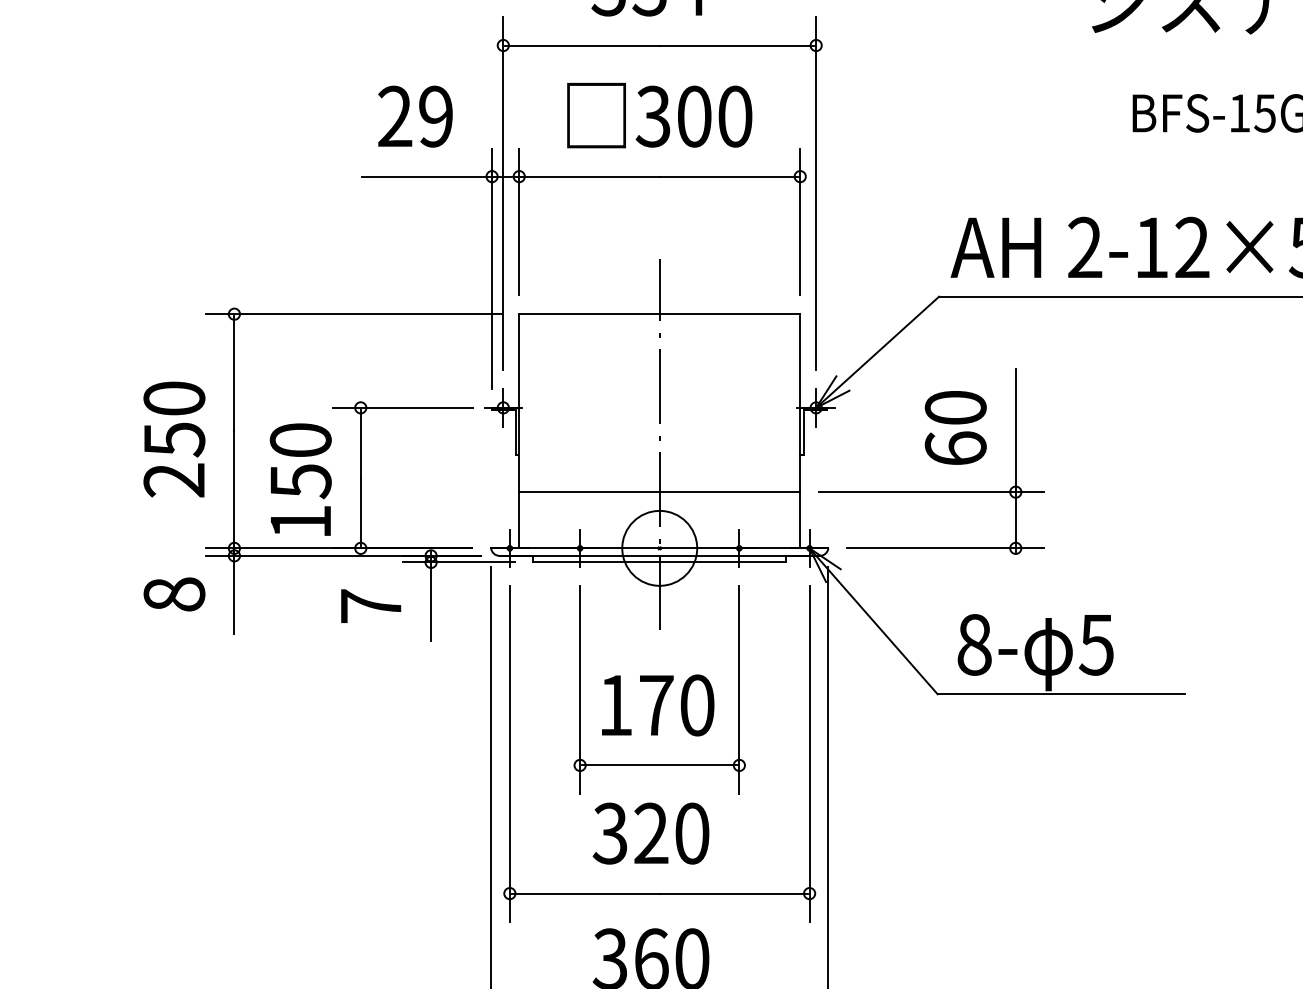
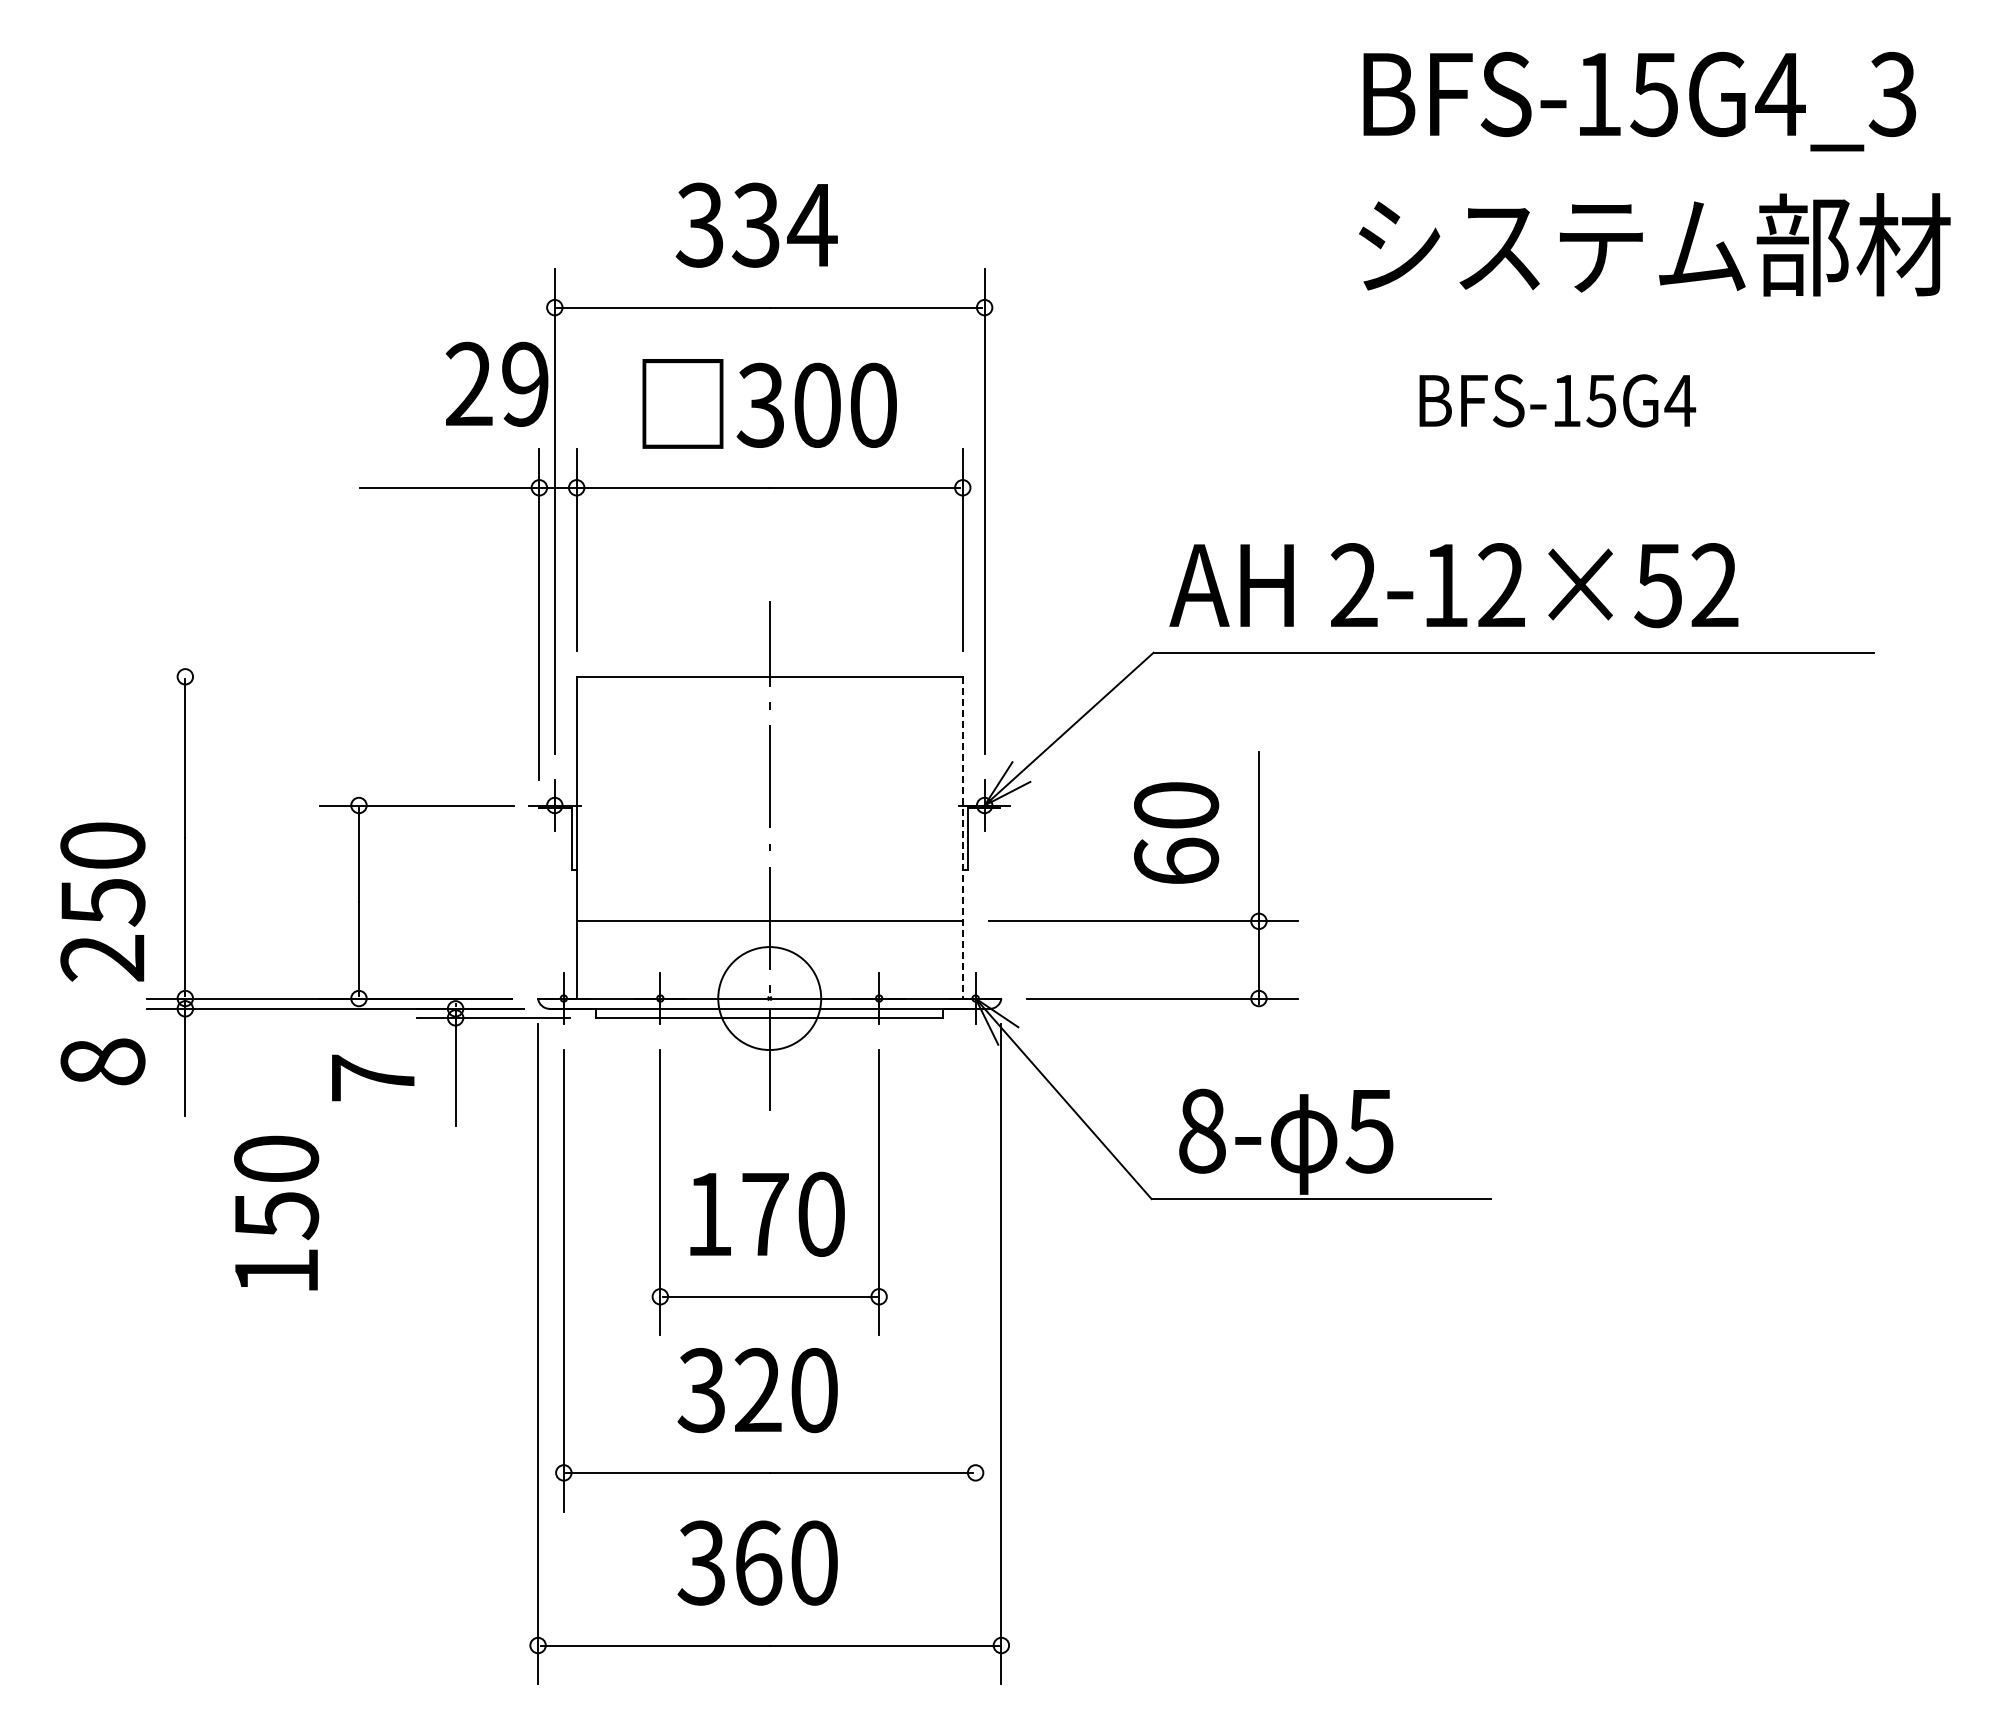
text: (415, 116) -> (496, 383), moved
line: (353, 313) -> (348, 676), removed
line: (800, 431) -> (962, 837), solid -> dashed
text: (174, 439) -> (102, 901), moved
text: (300, 479) -> (276, 1212), moved
line: (809, 753) -> (975, 1280), removed

